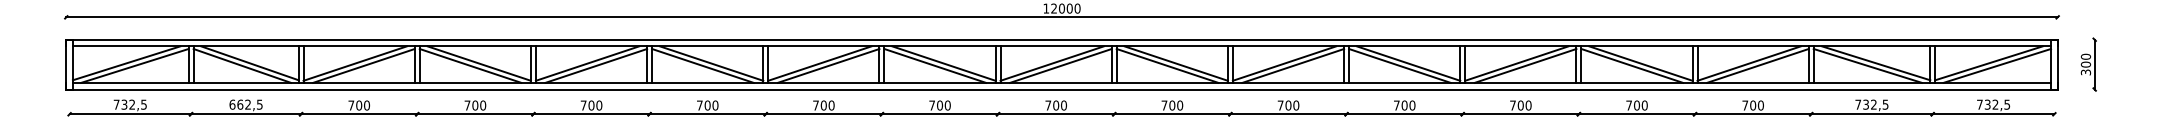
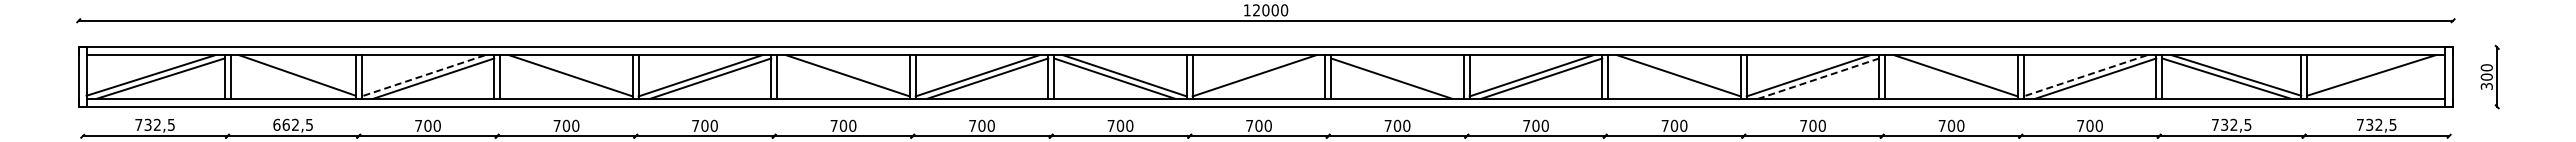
line: (355, 63) -> (423, 75), solid -> dashed
line: (1175, 63) -> (1401, 75), removed
line: (1749, 63) -> (2085, 75), solid -> dashed
line: (242, 65) -> (288, 78), removed
line: (470, 65) -> (560, 78), removed
line: (702, 65) -> (837, 78), removed
line: (1060, 65) -> (1264, 78), removed
line: (1399, 65) -> (1668, 78), removed
line: (1525, 65) -> (1818, 78), solid -> dashed
line: (1631, 65) -> (1945, 78), removed
line: (1997, 65) -> (2381, 78), removed

